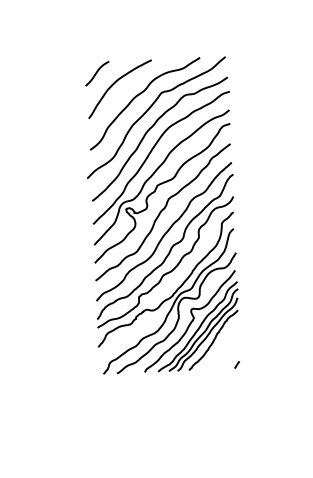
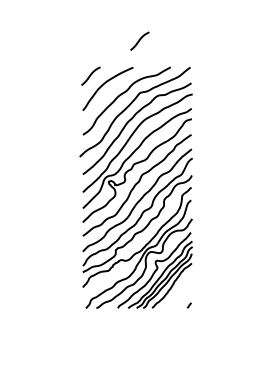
curve: (158, 24) -> (139, 40), added

